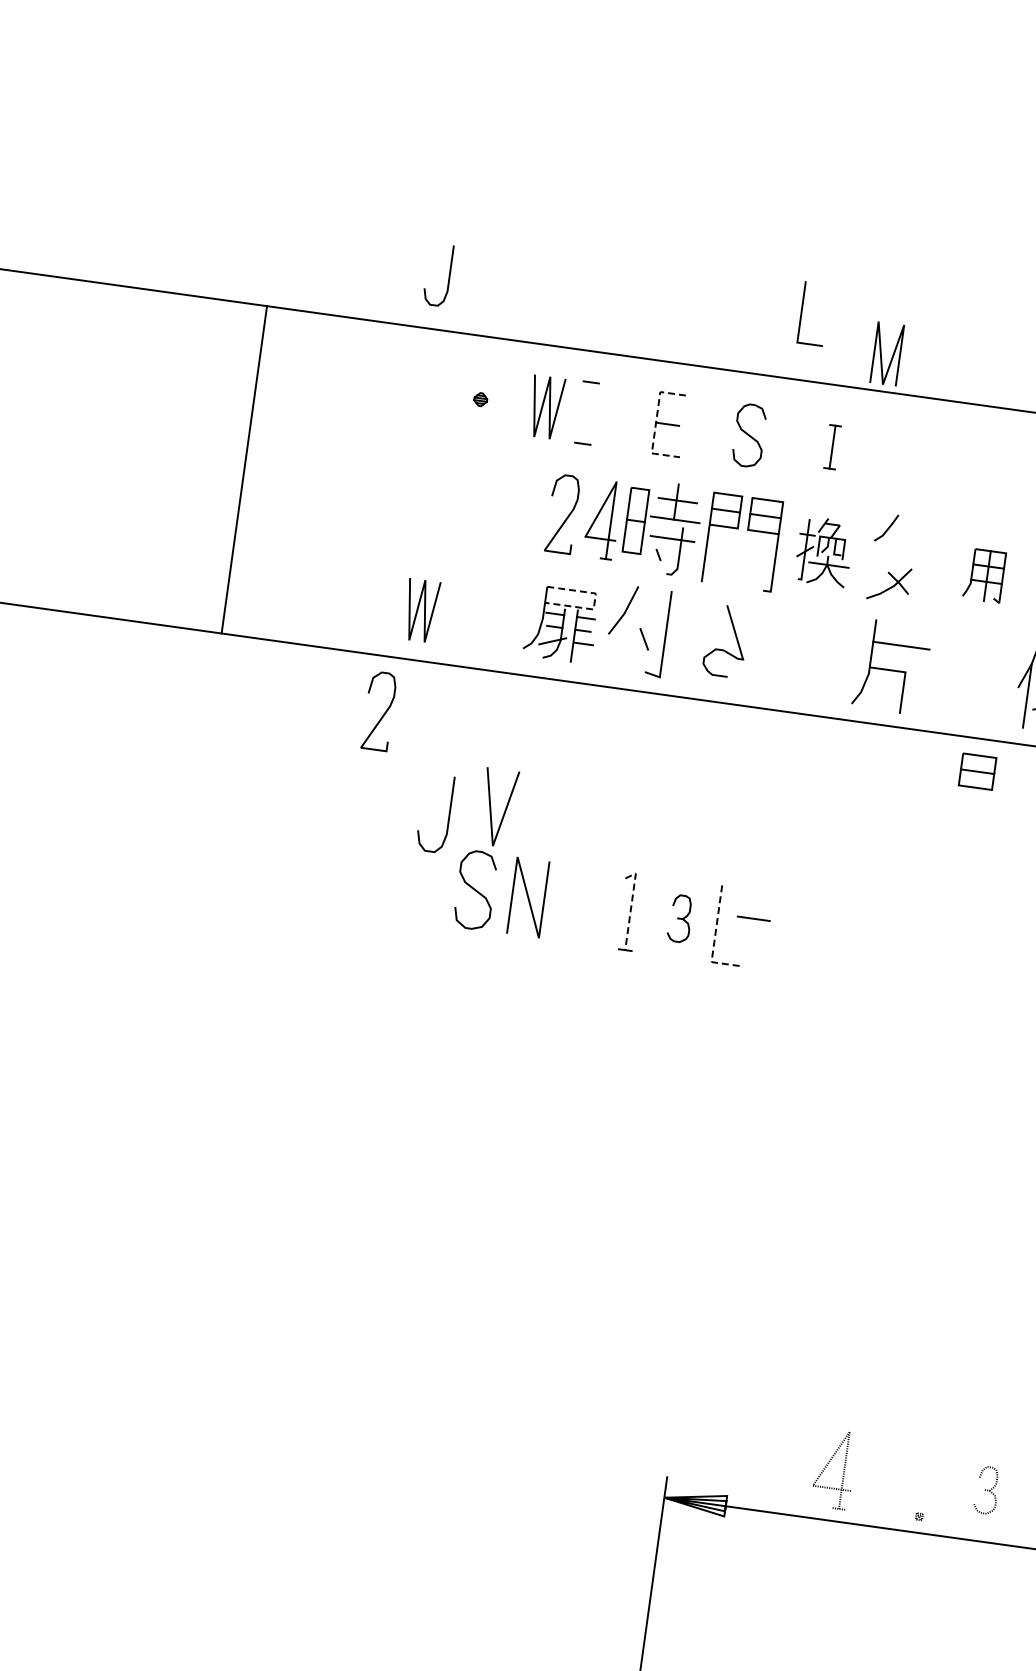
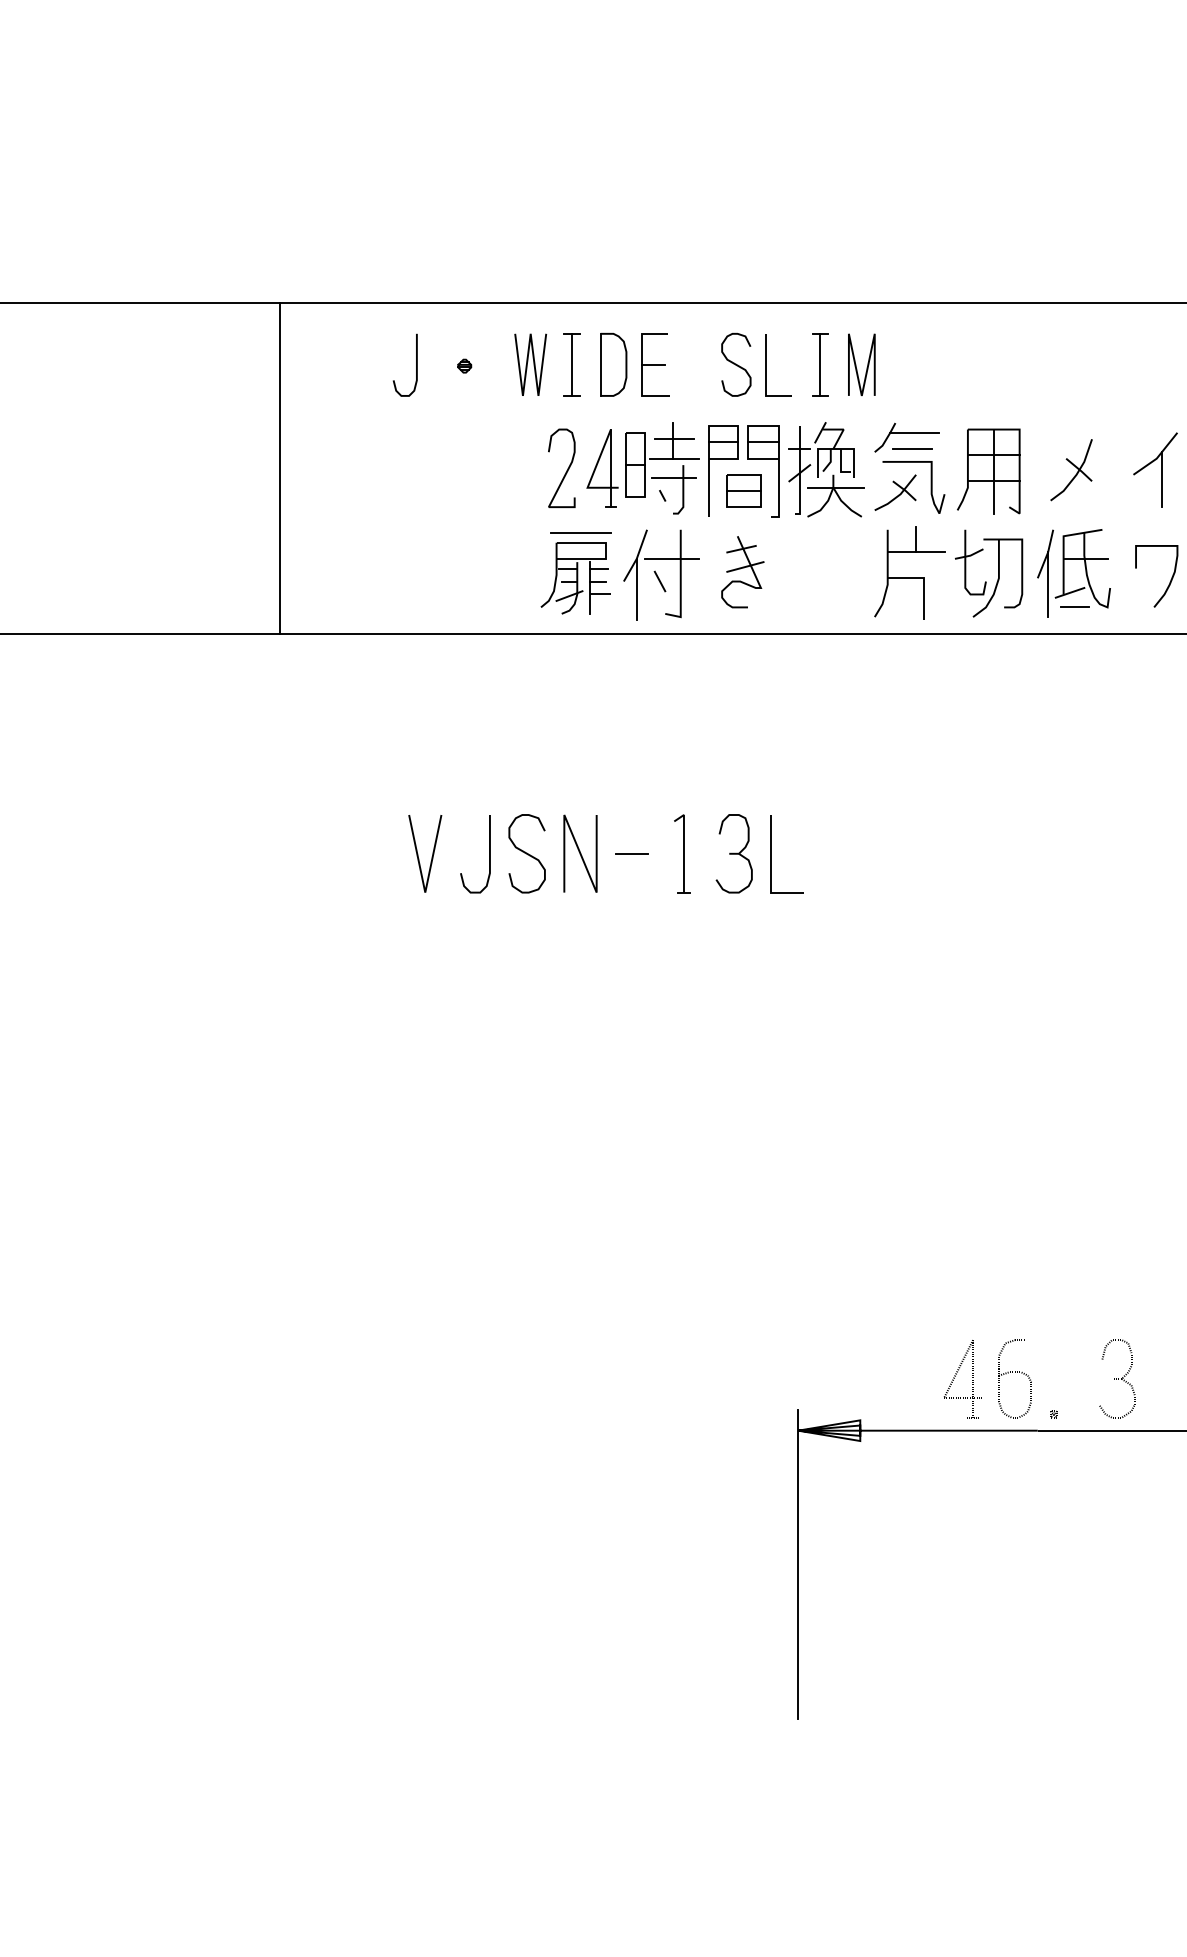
curve: (449, 275) -> (416, 364), moved
line: (801, 312) -> (766, 365), moved
line: (881, 352) -> (856, 364), moved
line: (587, 412) -> (572, 364), added
part: (628, 418) -> (613, 364), added
line: (655, 424) -> (641, 366), dashed -> solid
part: (832, 446) -> (820, 364), size x1.43
line: (244, 468) -> (279, 467), moved
line: (916, 526) -> (914, 432), added
line: (911, 542) -> (911, 448), added
part: (824, 551) -> (826, 469), size x1.43
part: (984, 575) -> (988, 471), size x1.67
line: (572, 580) -> (580, 533), added
curve: (924, 583) -> (930, 487), added
line: (594, 602) -> (605, 551), dashed -> solid
line: (418, 609) -> (431, 583), removed
line: (729, 617) -> (741, 548), added
line: (658, 618) -> (671, 558), added
line: (903, 632) -> (916, 539), added
line: (730, 636) -> (745, 566), added
line: (619, 643) -> (636, 589), added
part: (966, 684) -> (986, 581), added
curve: (383, 713) -> (411, 691), removed
part: (977, 771) -> (743, 490), moved
line: (503, 811) -> (431, 856), moved
curve: (448, 815) -> (489, 854), moved
line: (630, 905) -> (683, 847), dashed -> solid
part: (679, 918) -> (733, 853), size x1.67
line: (753, 918) -> (631, 853), moved
line: (714, 940) -> (771, 870), dashed -> solid
curve: (887, 1470) -> (1015, 1372), added
part: (987, 1489) -> (1117, 1378), size x1.67

